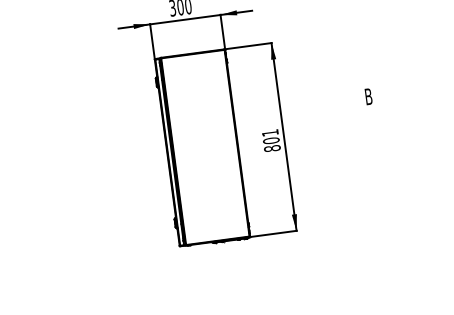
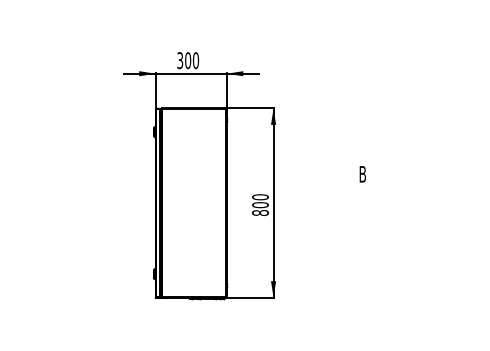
text: (270, 133) -> (260, 197), 801 -> 800

